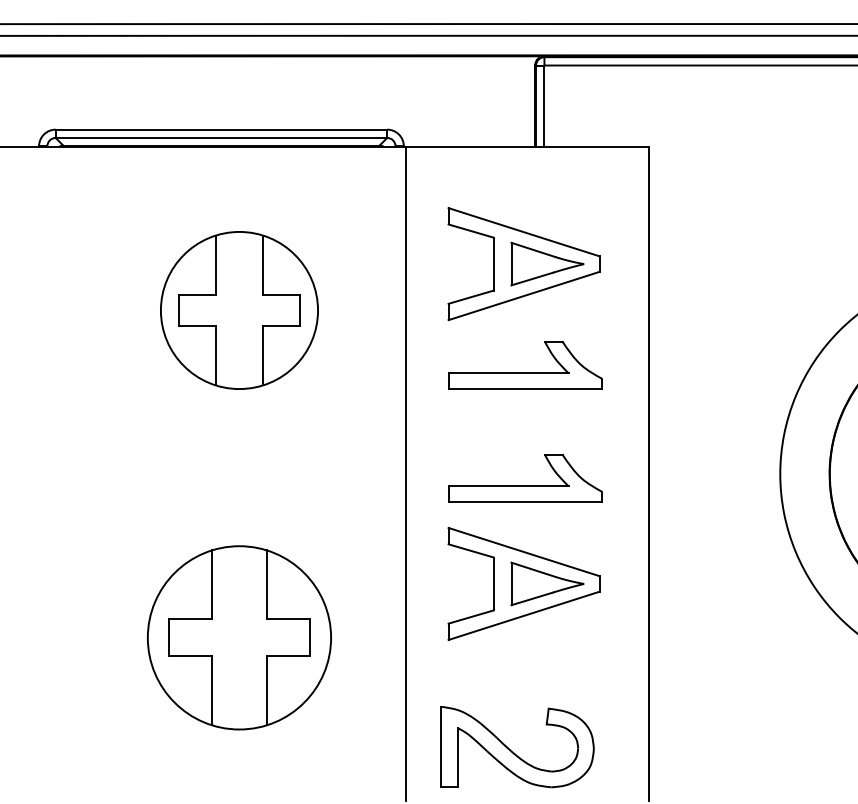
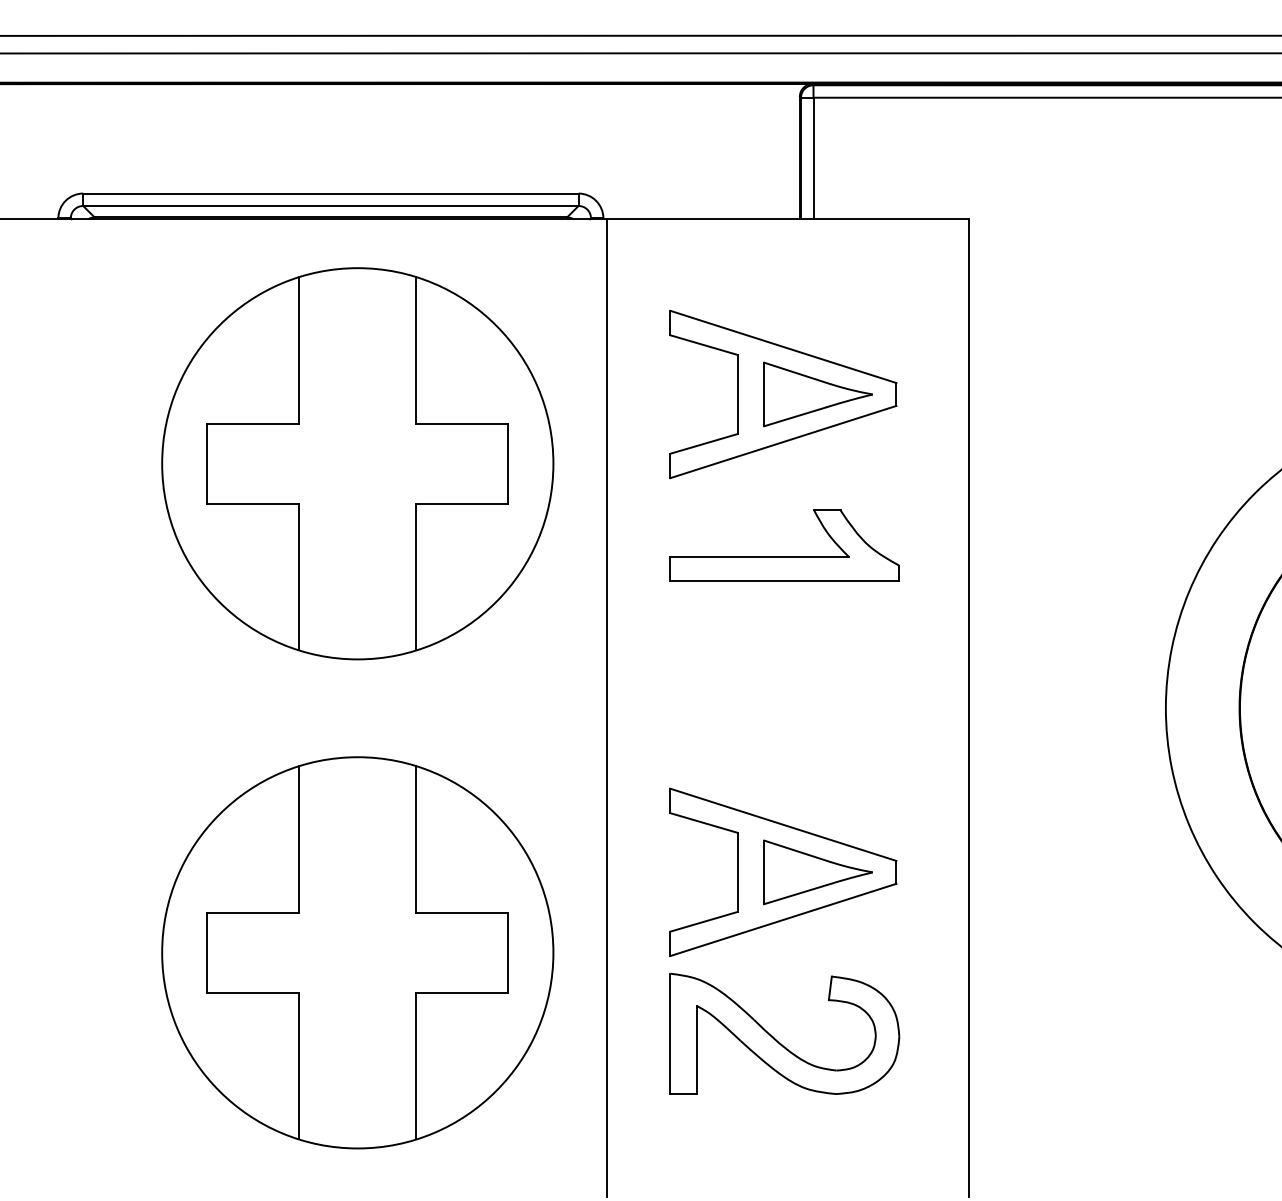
part: (239, 310) -> (357, 463), size x1.67
part: (525, 485) -> (785, 725), removed
part: (239, 637) -> (357, 952), size x1.43
part: (517, 747) -> (785, 1034), moved

